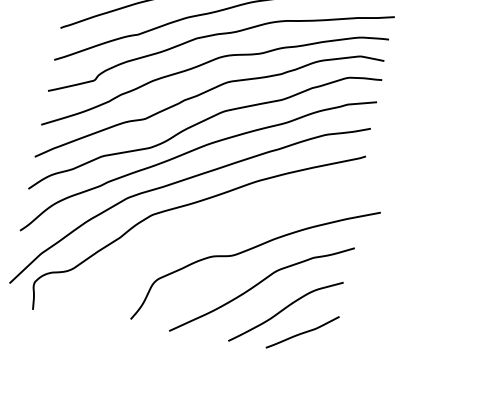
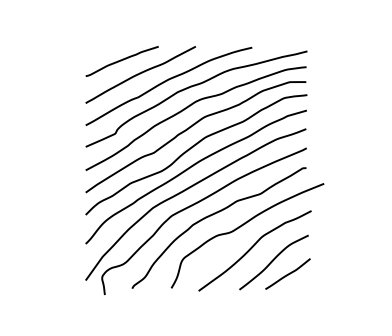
curve: (212, 226) -> (213, 215), added

